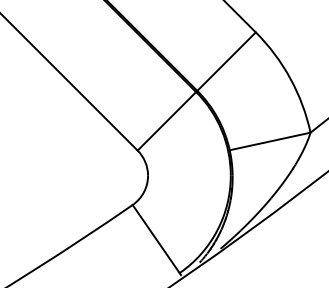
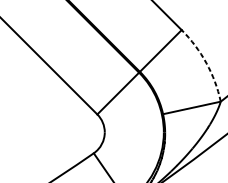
arc: (290, 78) -> (206, 63), solid -> dashed

